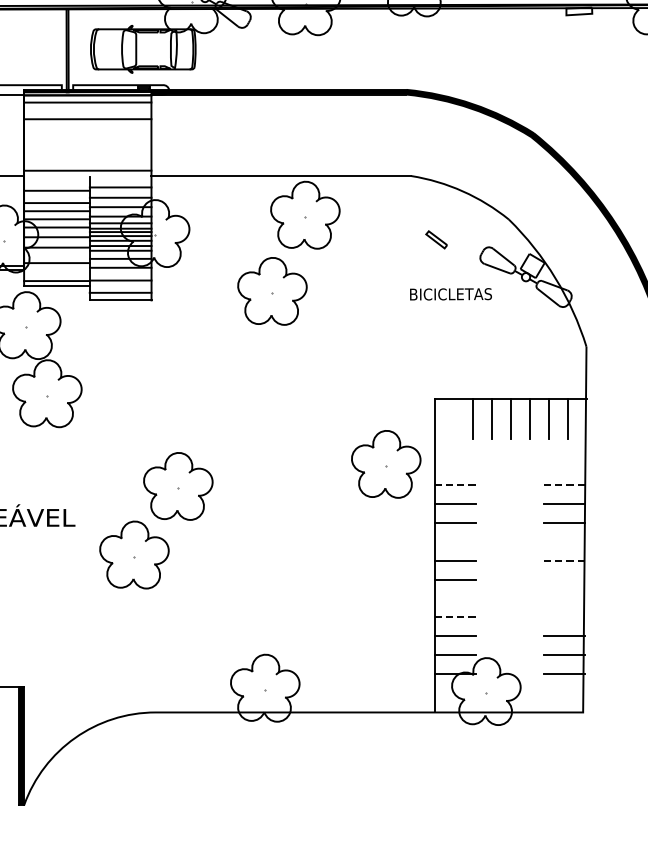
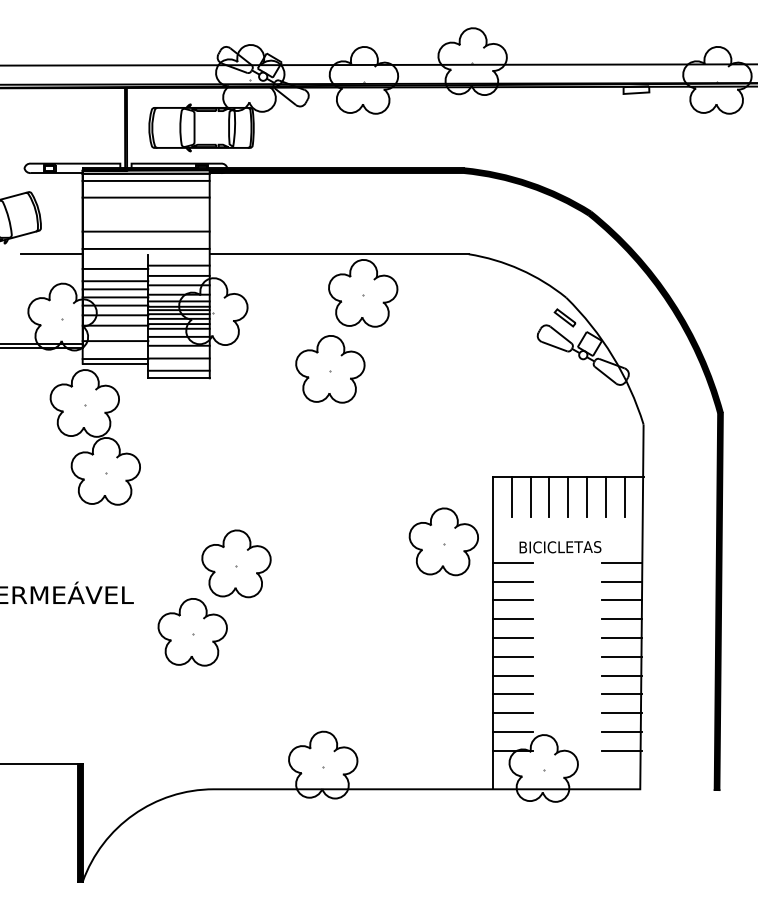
line: (87, 153) -> (145, 231), added
part: (436, 239) -> (564, 317), moved
text: (451, 294) -> (560, 547), moved
line: (454, 418) -> (511, 496), added
line: (456, 485) -> (513, 562), dashed -> solid
line: (565, 485) -> (622, 562), dashed -> solid
line: (455, 542) -> (512, 619), added
line: (564, 542) -> (621, 619), added
line: (565, 560) -> (622, 637), dashed -> solid
line: (564, 579) -> (621, 656), added
line: (455, 598) -> (512, 675), added
line: (564, 598) -> (621, 675), added
line: (456, 617) -> (513, 694), dashed -> solid
line: (564, 617) -> (621, 694), added

